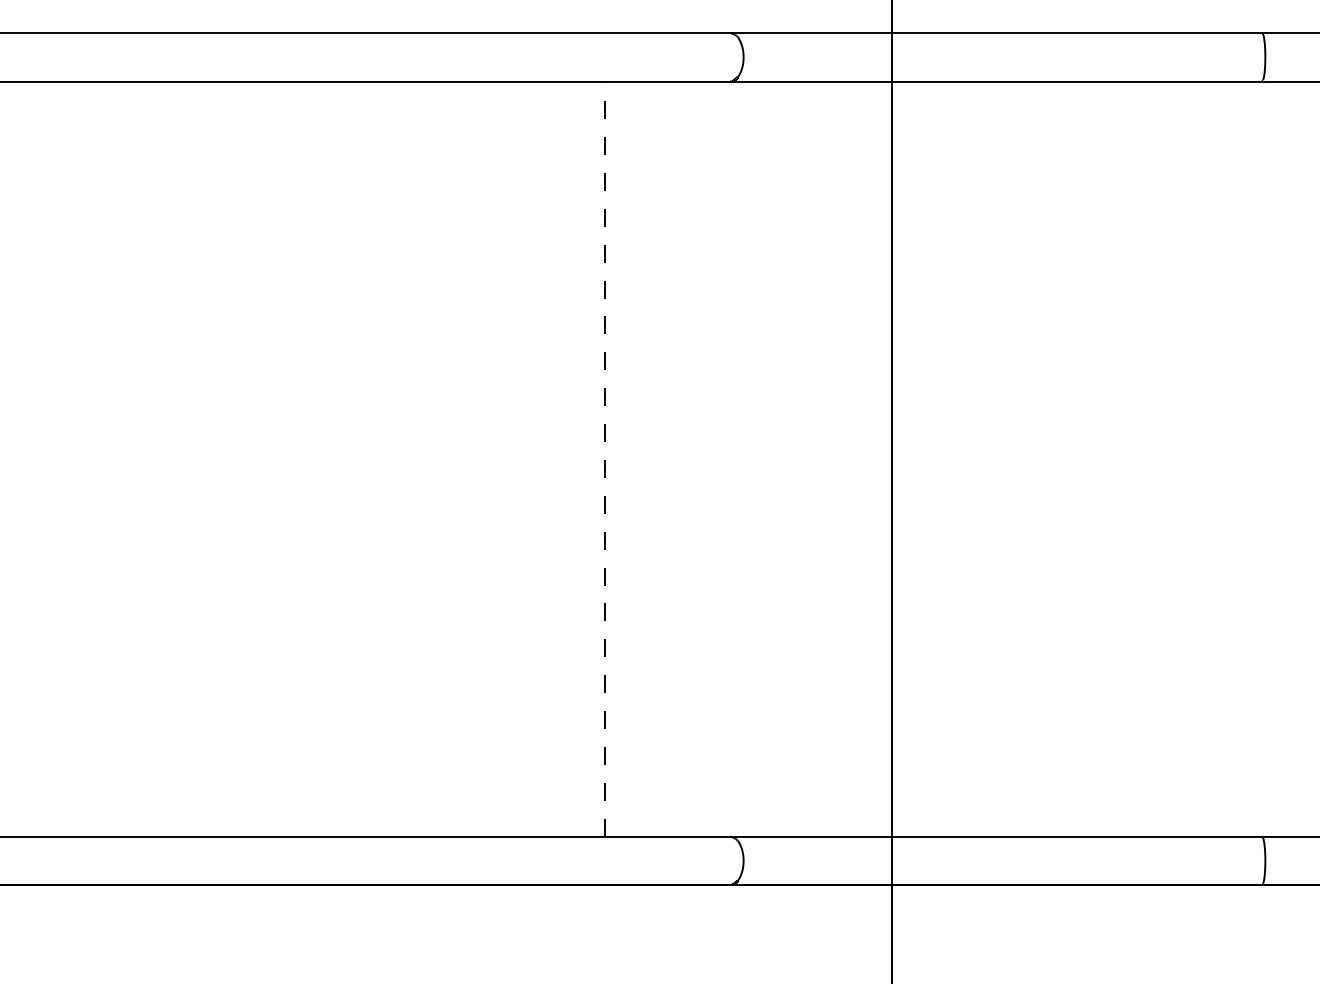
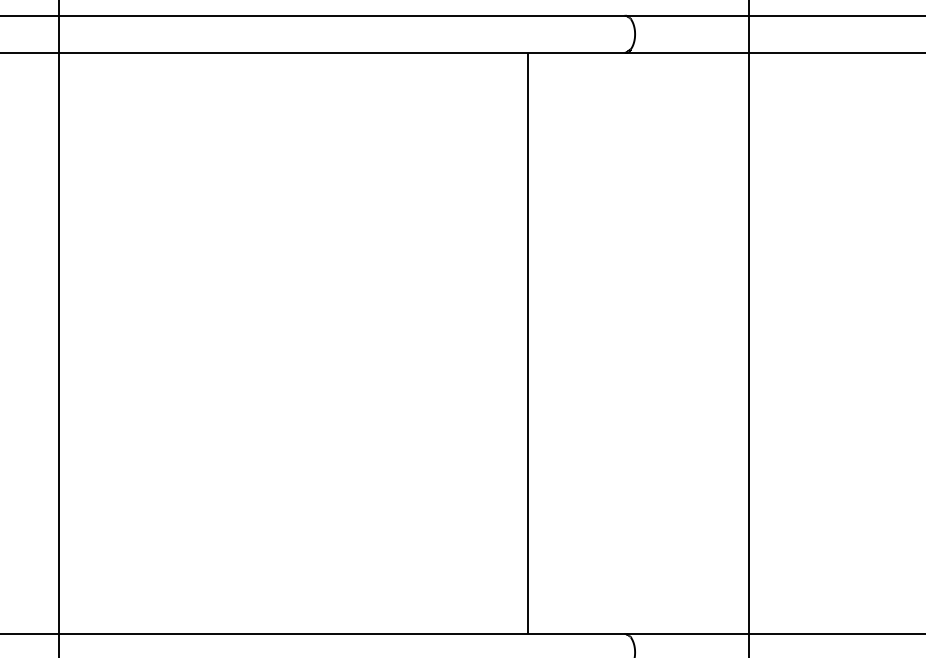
line: (604, 459) -> (528, 343), dashed -> solid

